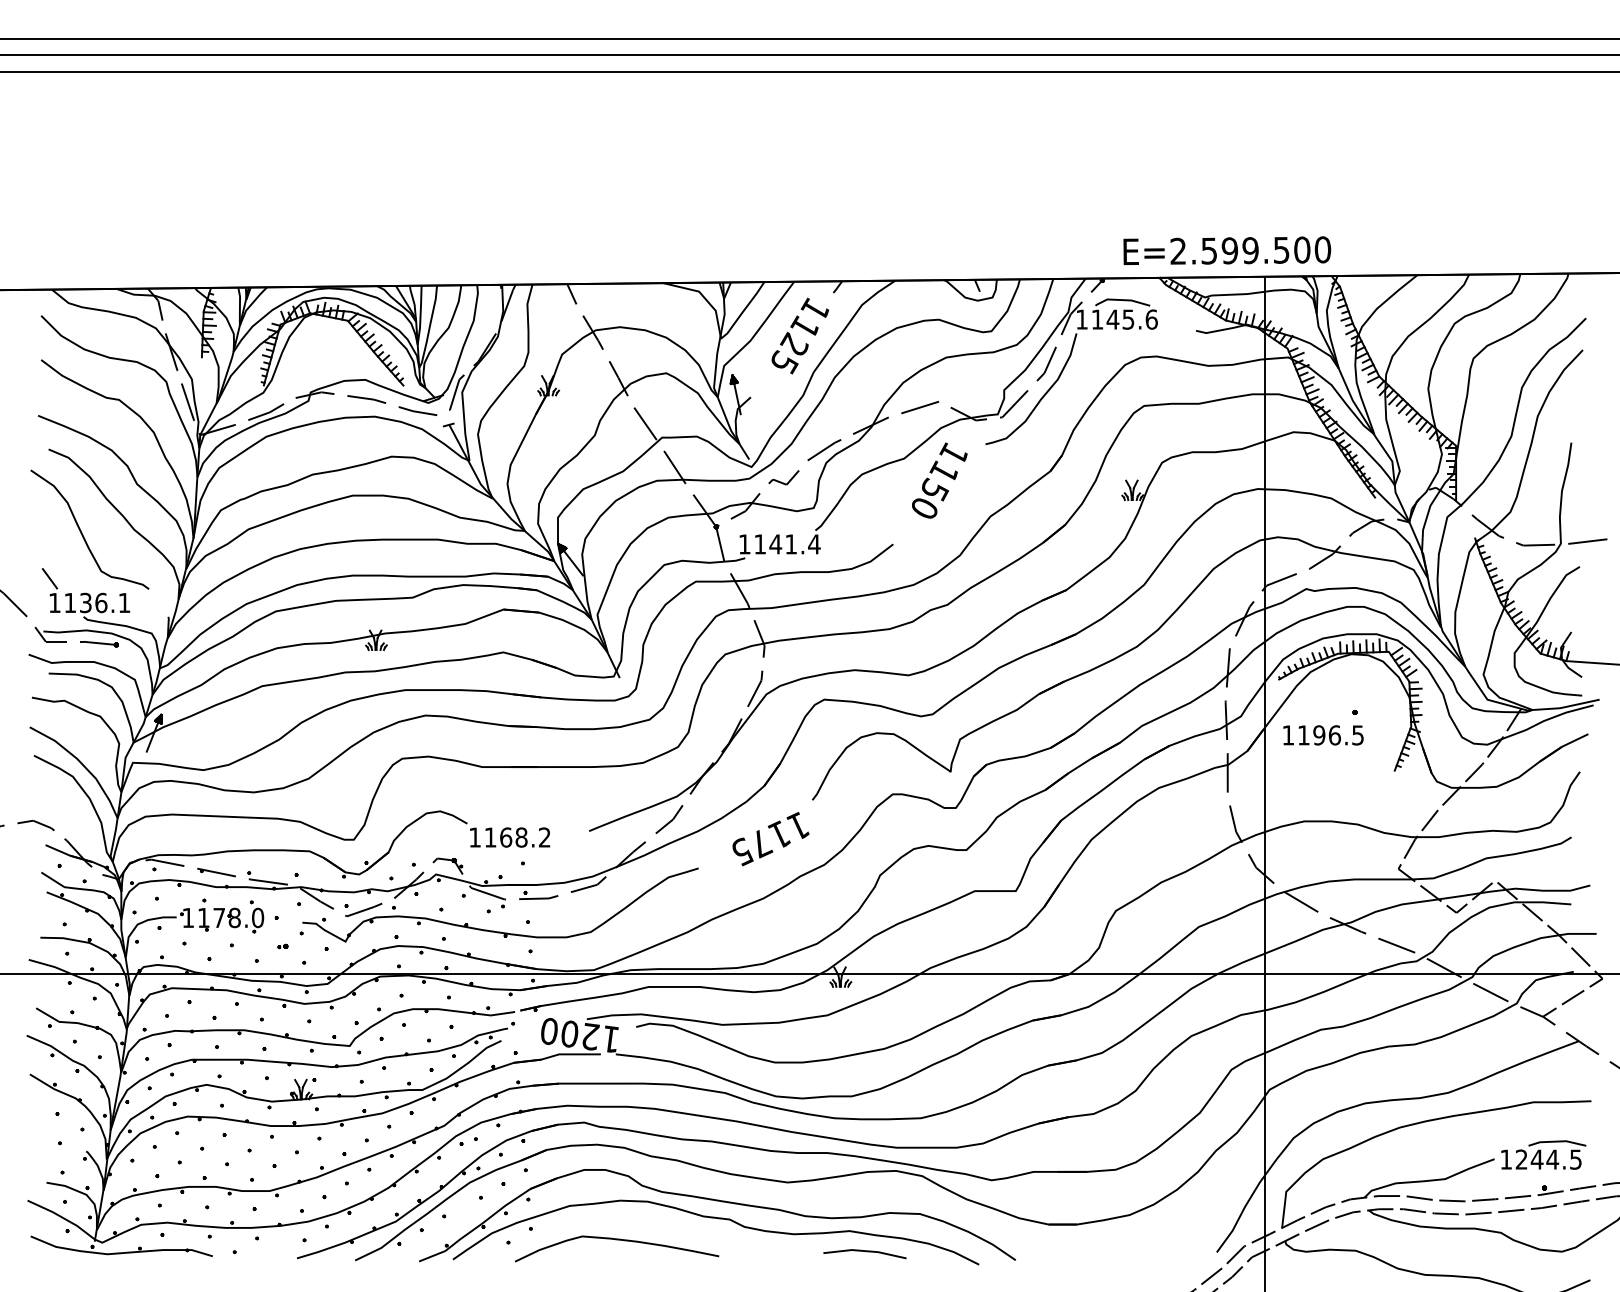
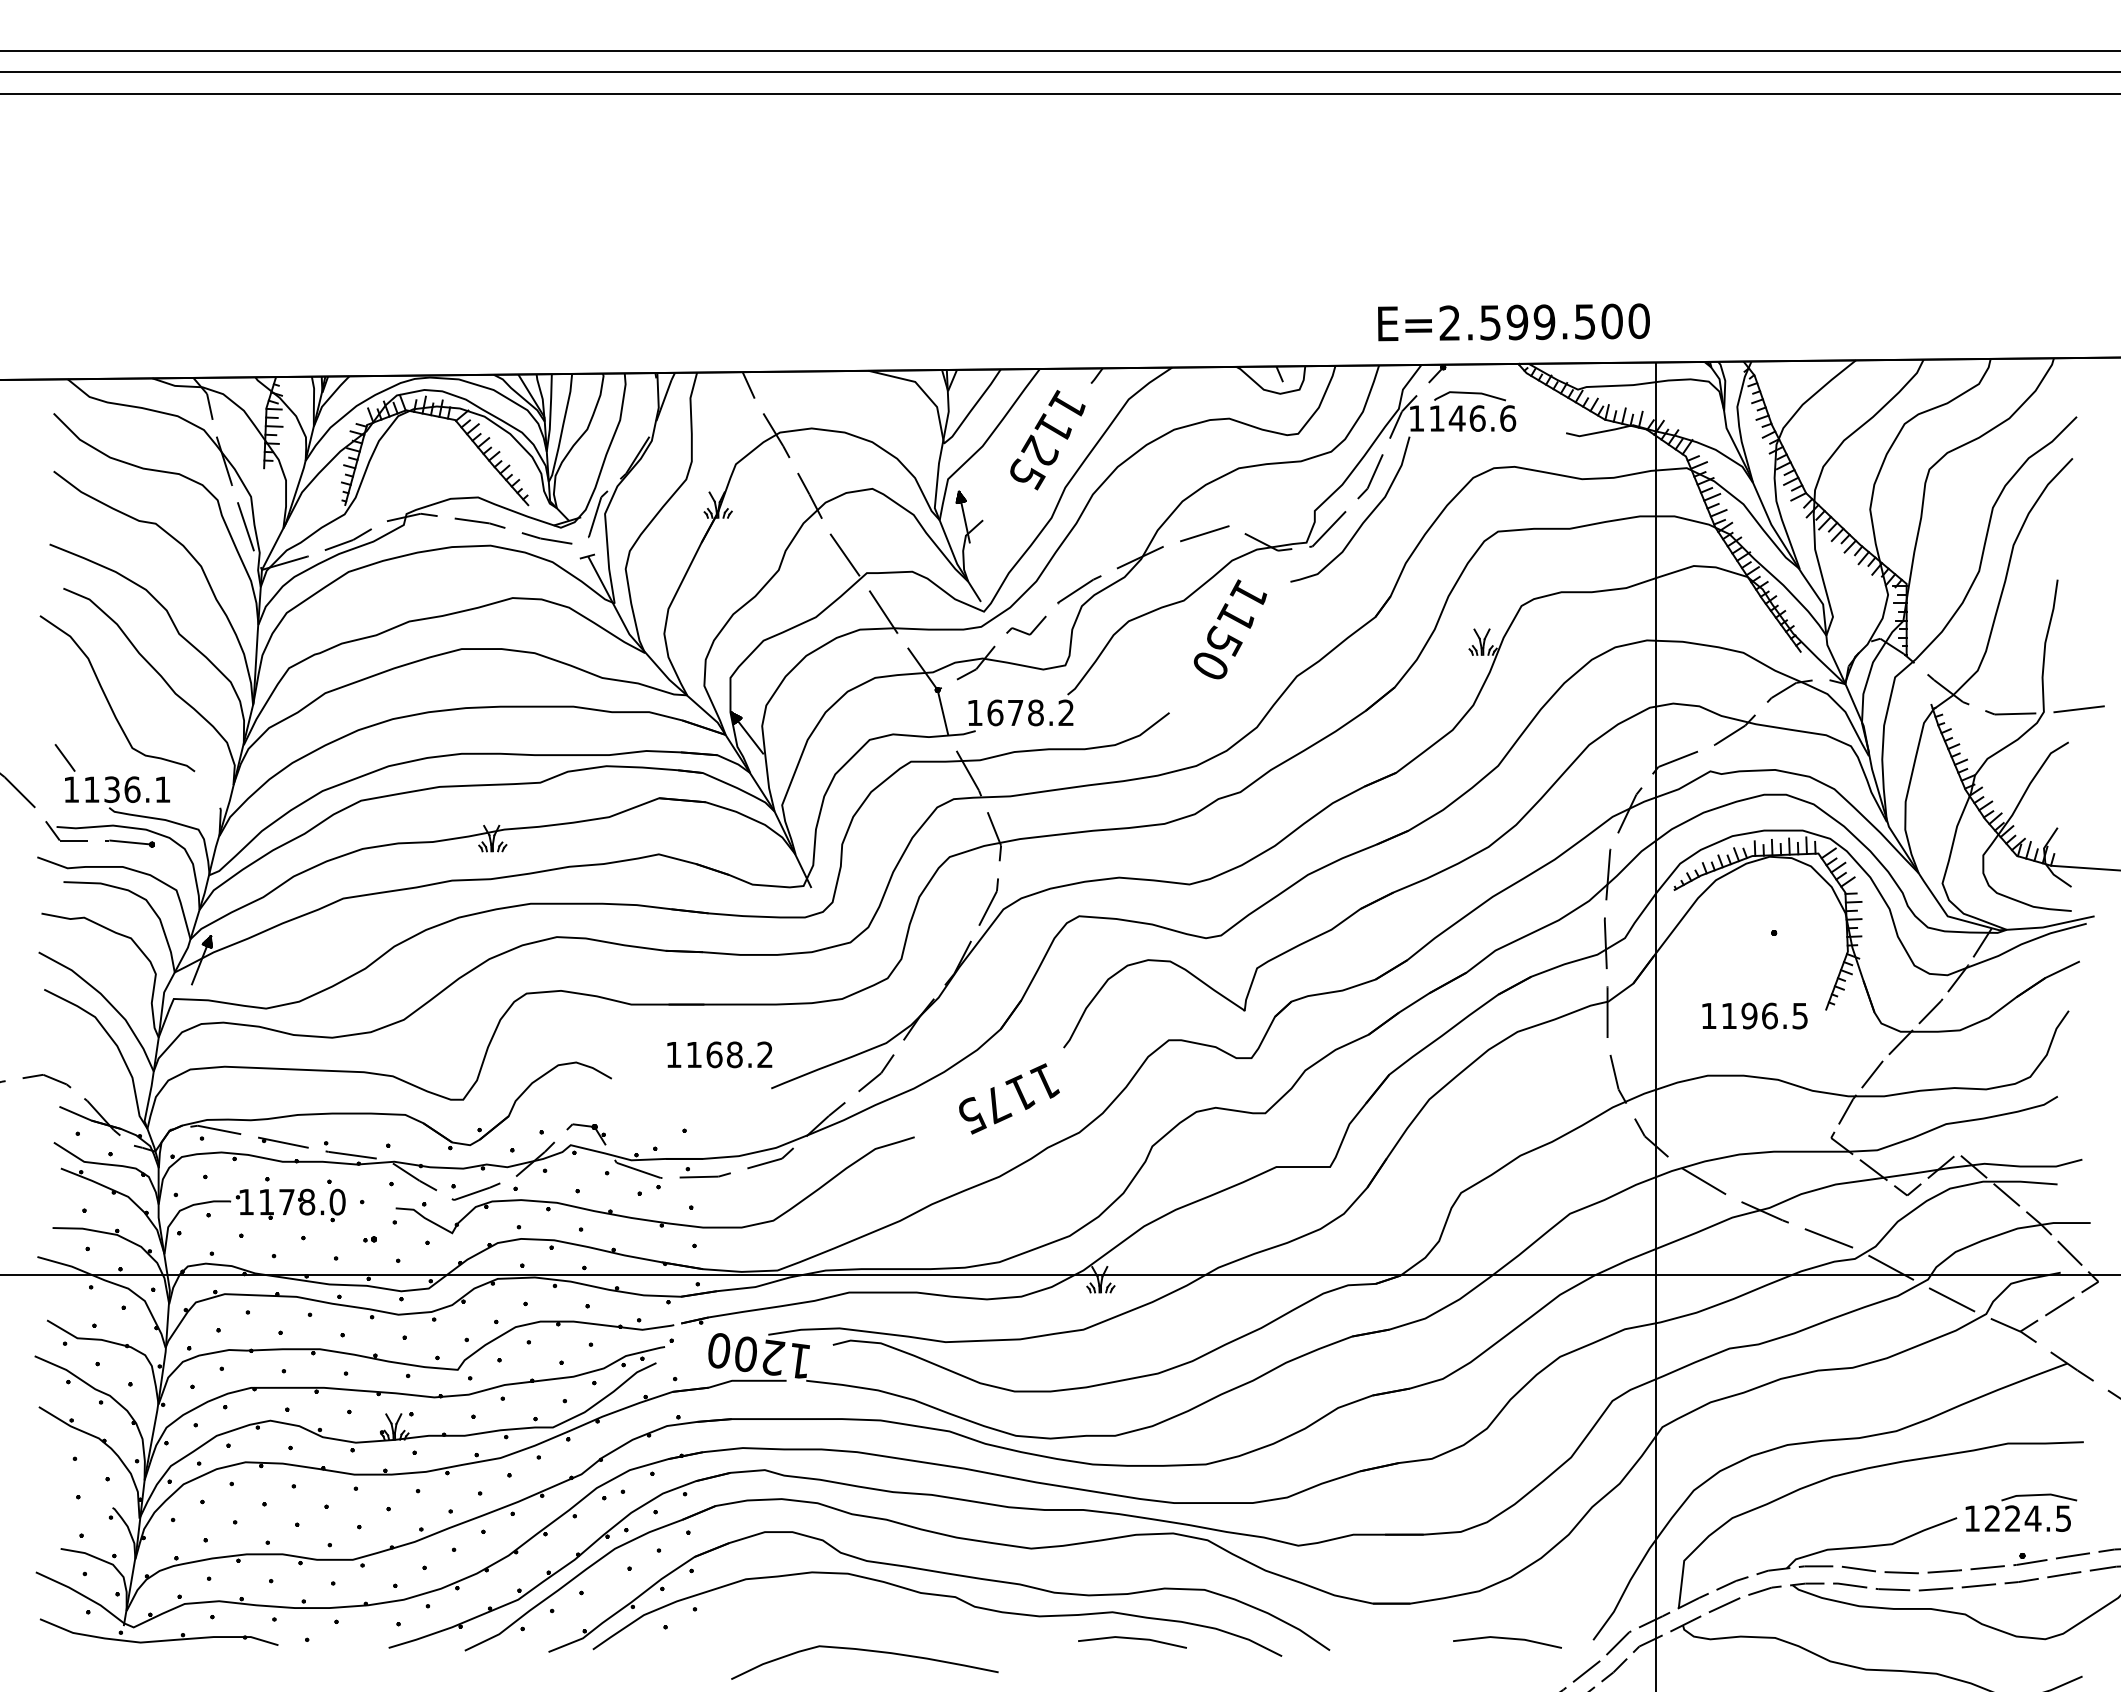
text: (1226, 250) -> (1513, 322), moved
text: (1128, 319) -> (1477, 418), 1145.6 -> 1146.6
text: (787, 544) -> (1030, 712), 1141.4 -> 1678.2
text: (1323, 734) -> (1754, 1015), moved
text: (509, 837) -> (719, 1054), moved
text: (1536, 1159) -> (2012, 1518), 1244.5 -> 1224.5
curve: (617, 1240) -> (865, 1651), moved
line: (1151, 1251) -> (1507, 1639), added

